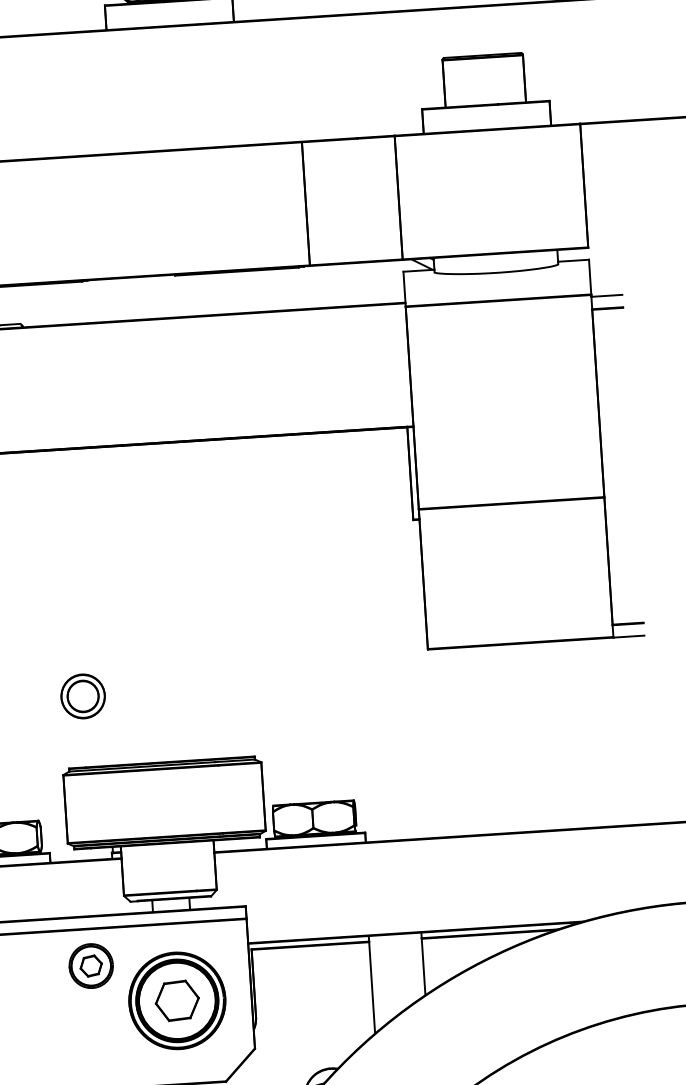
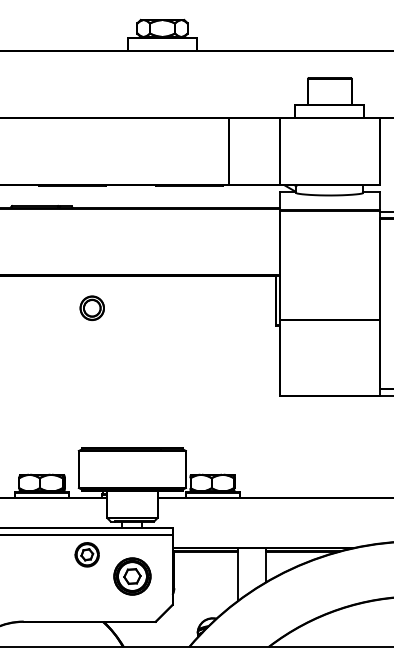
part: (81, 695) -> (91, 307), moved
part: (177, 1000) -> (132, 576), size x0.7

